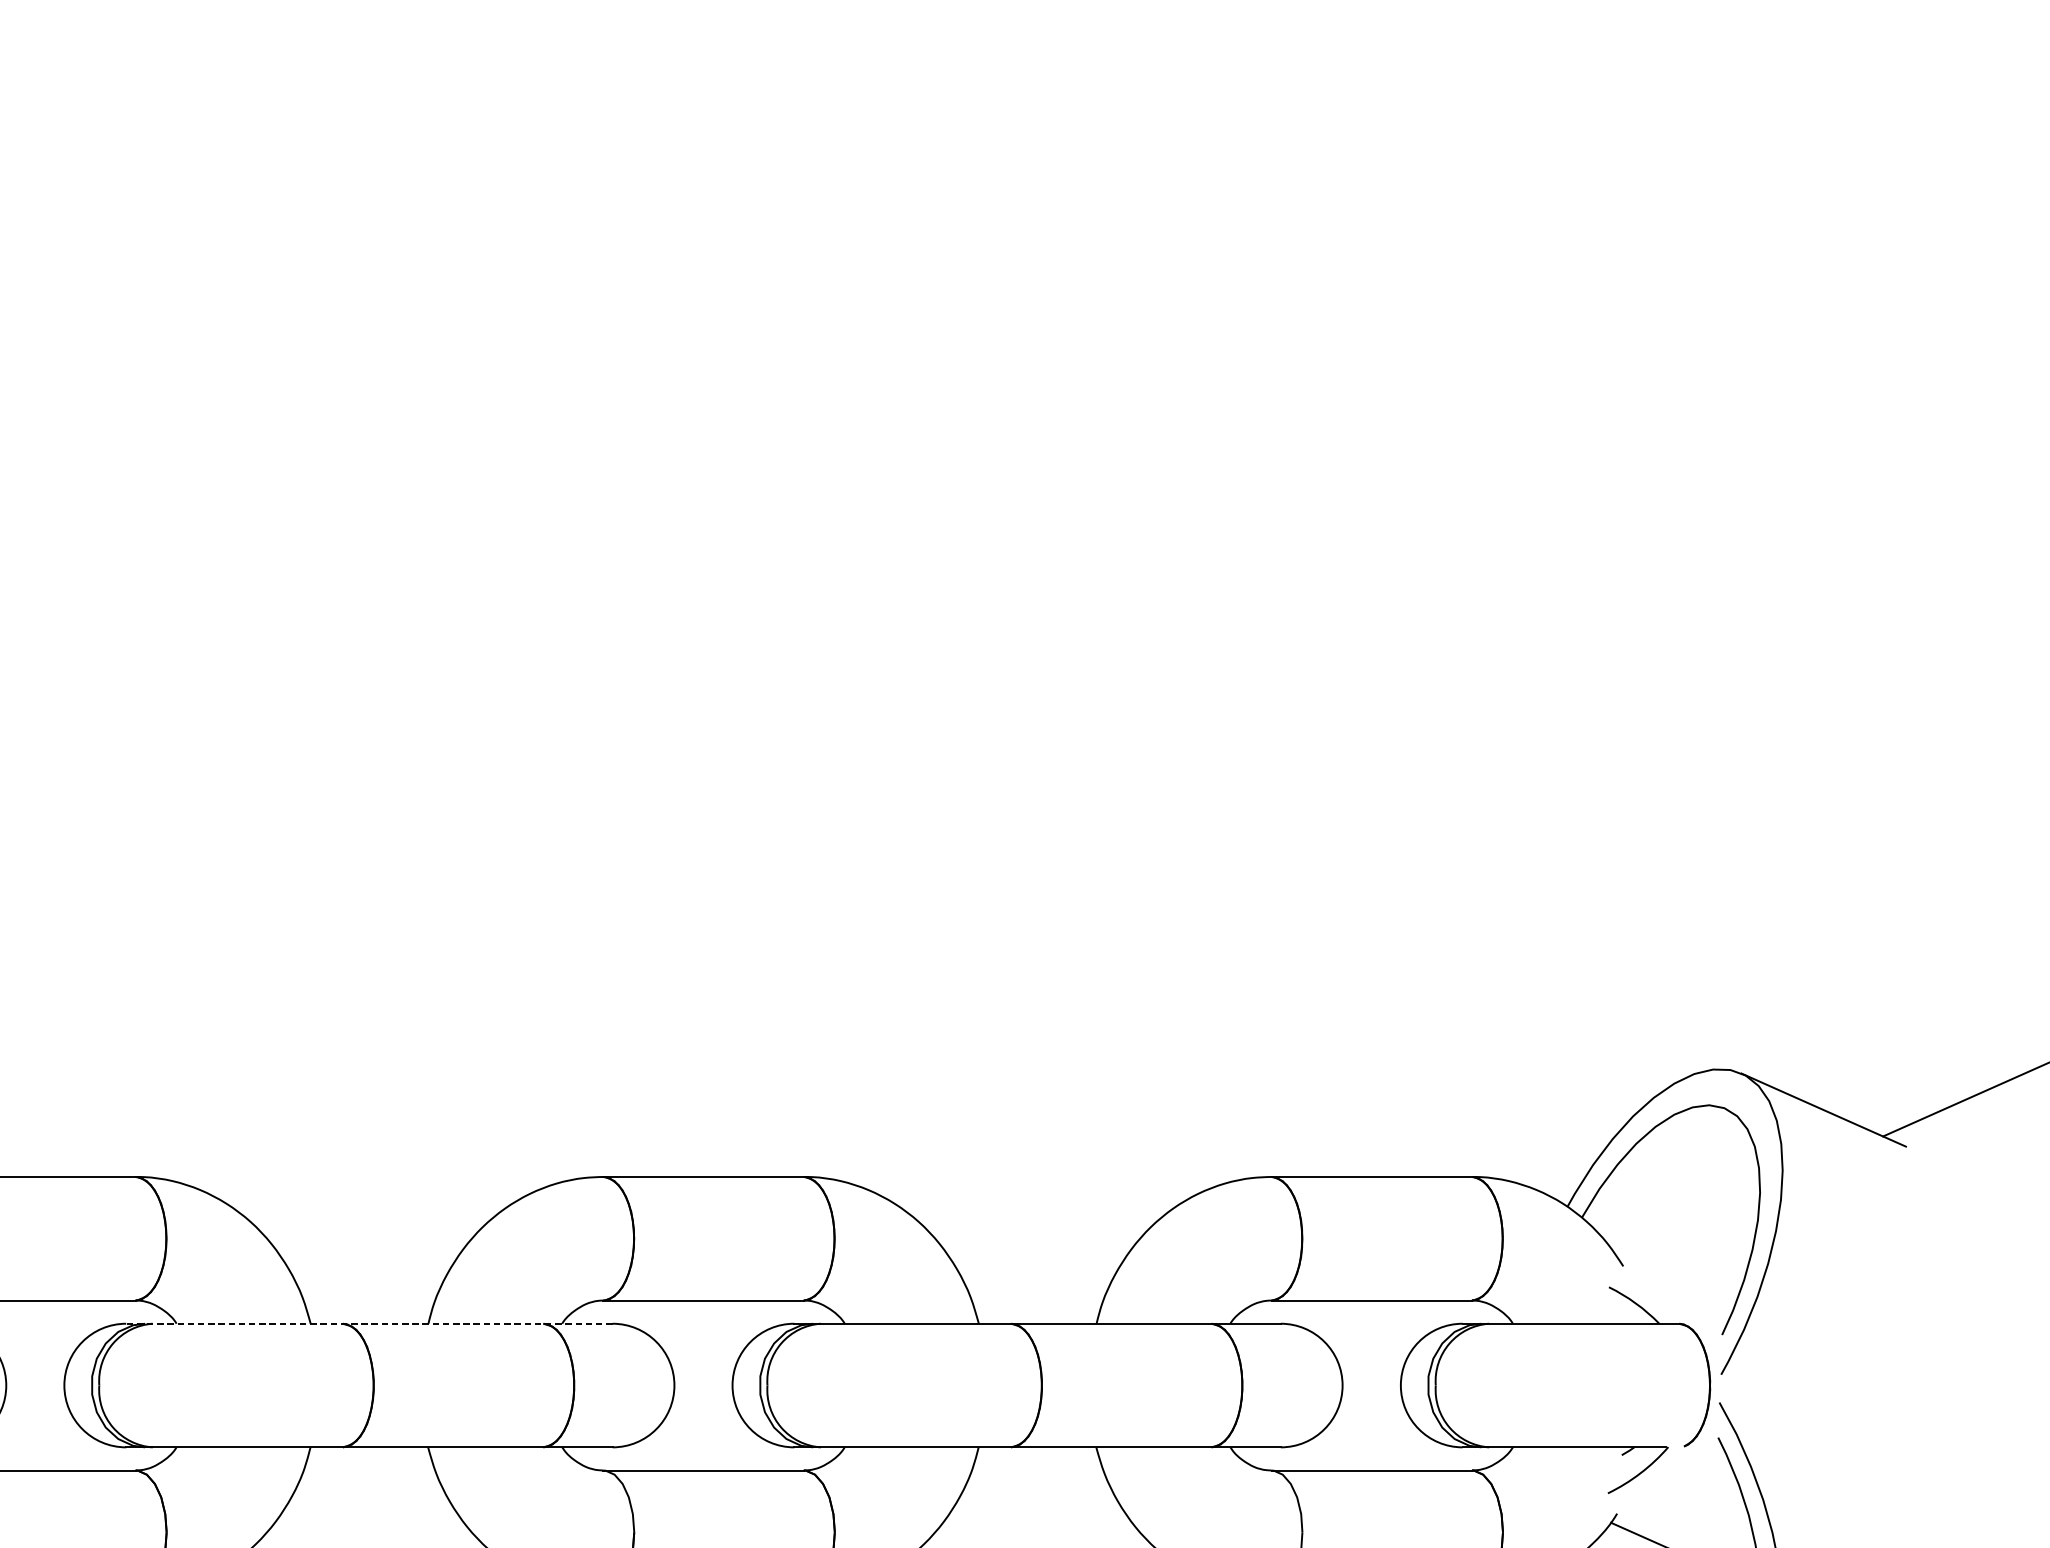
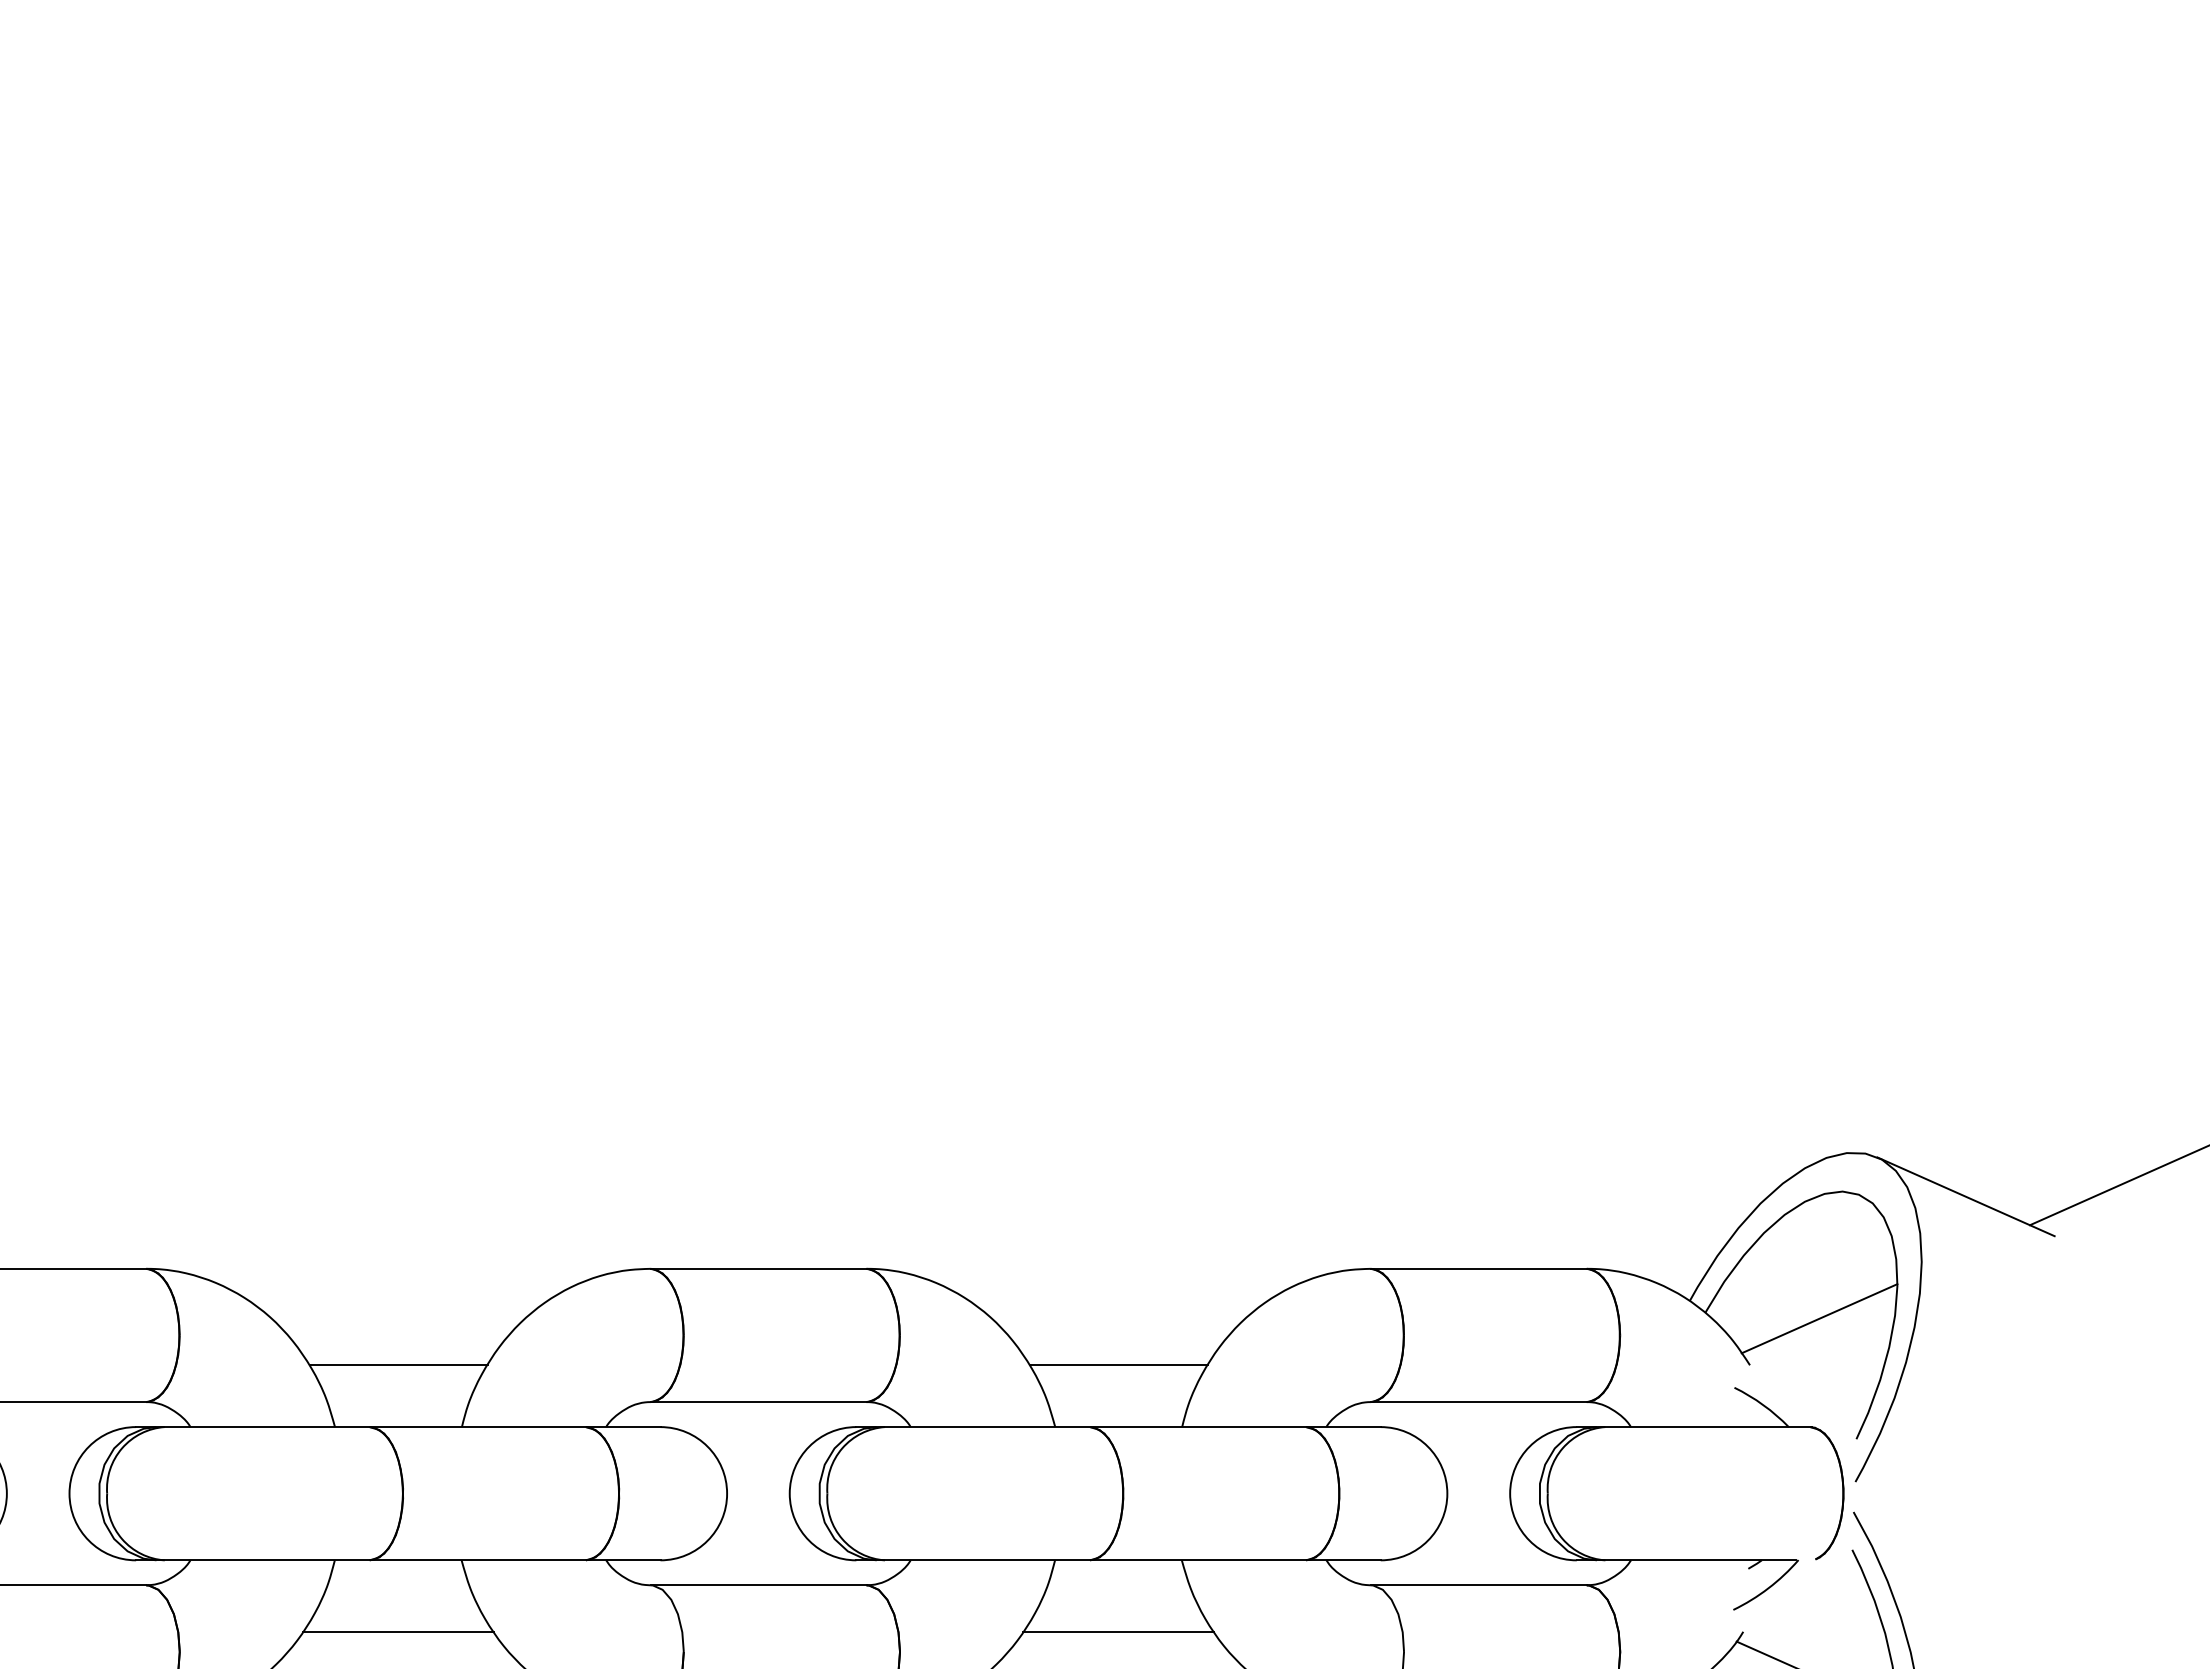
line: (1687, 1223) -> (1819, 1318), added
line: (369, 1266) -> (398, 1365), added
line: (1037, 1266) -> (1118, 1365), added
line: (368, 1324) -> (397, 1427), dashed -> solid
line: (369, 1513) -> (398, 1631), added
line: (1037, 1513) -> (1118, 1631), added

